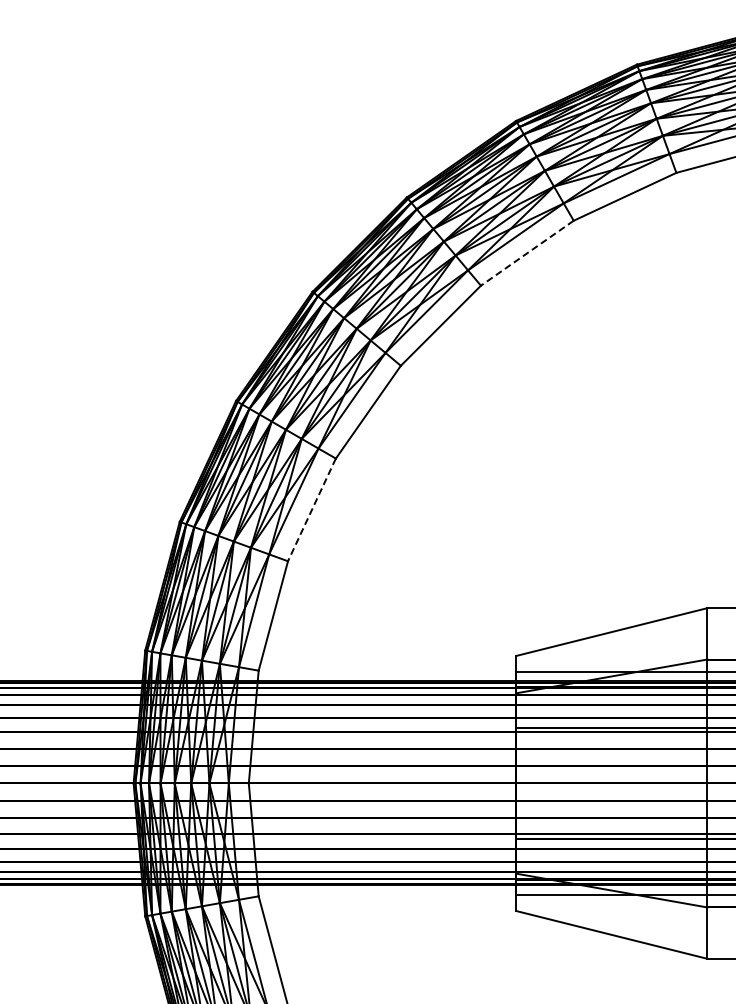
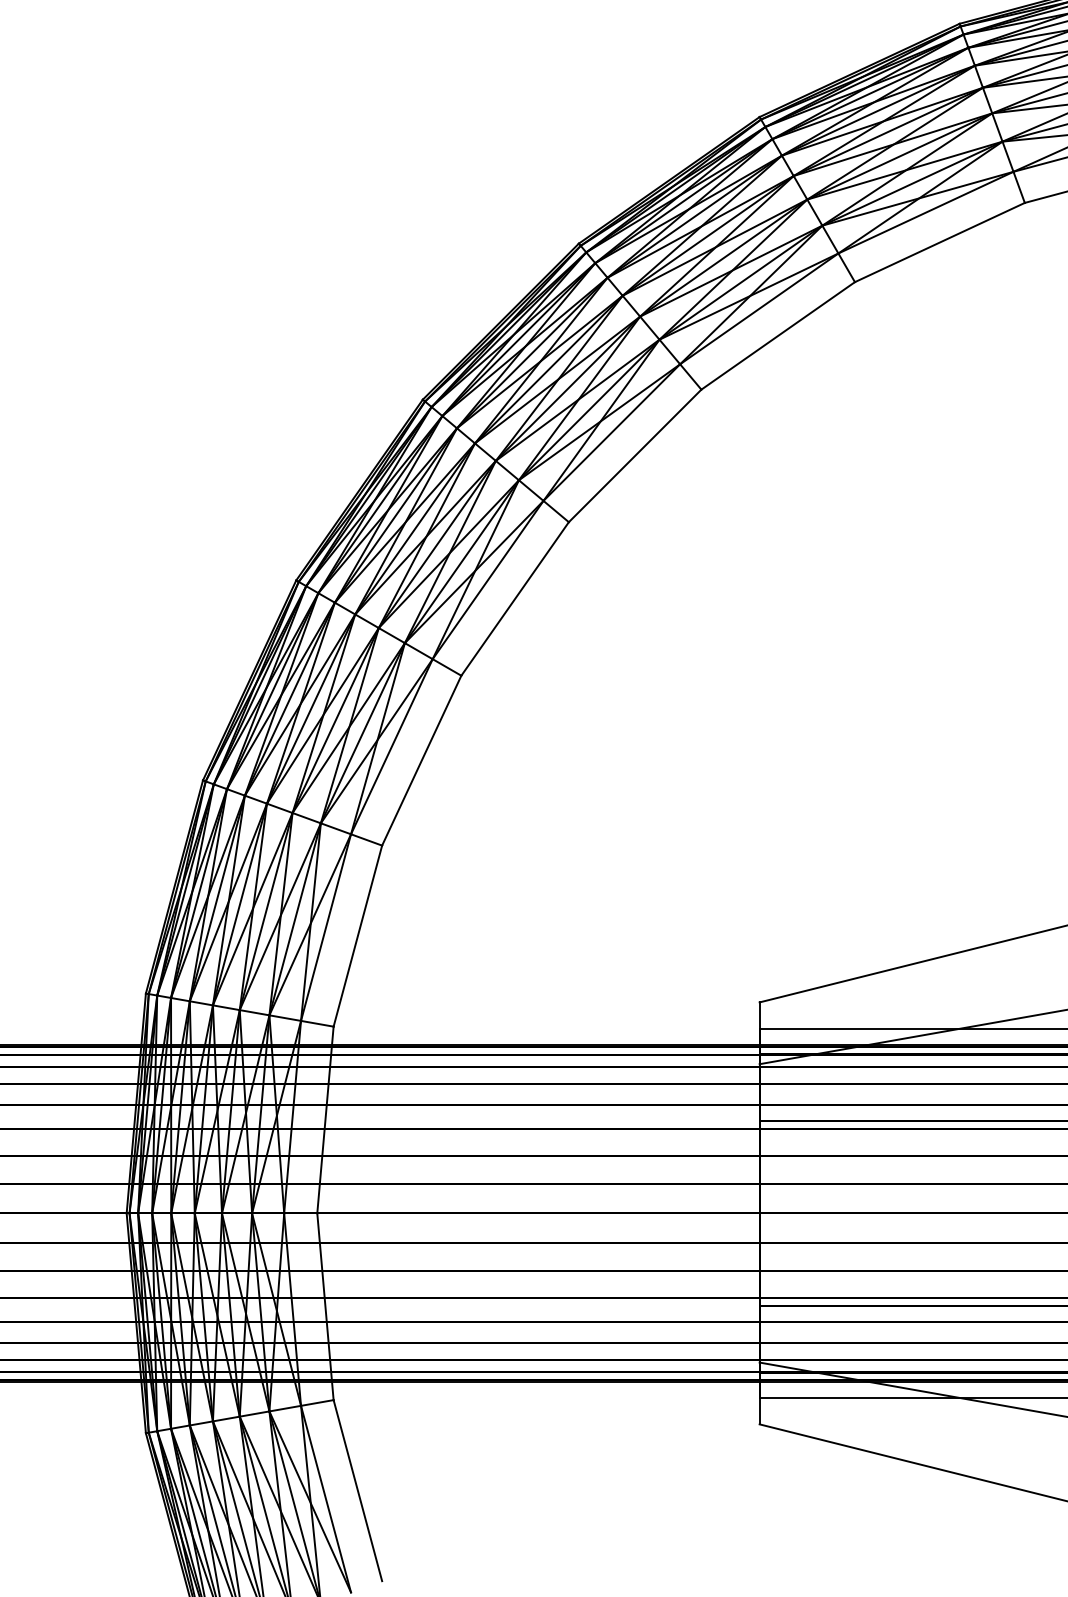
line: (527, 253) -> (778, 336), dashed -> solid
line: (311, 509) -> (421, 759), dashed -> solid

